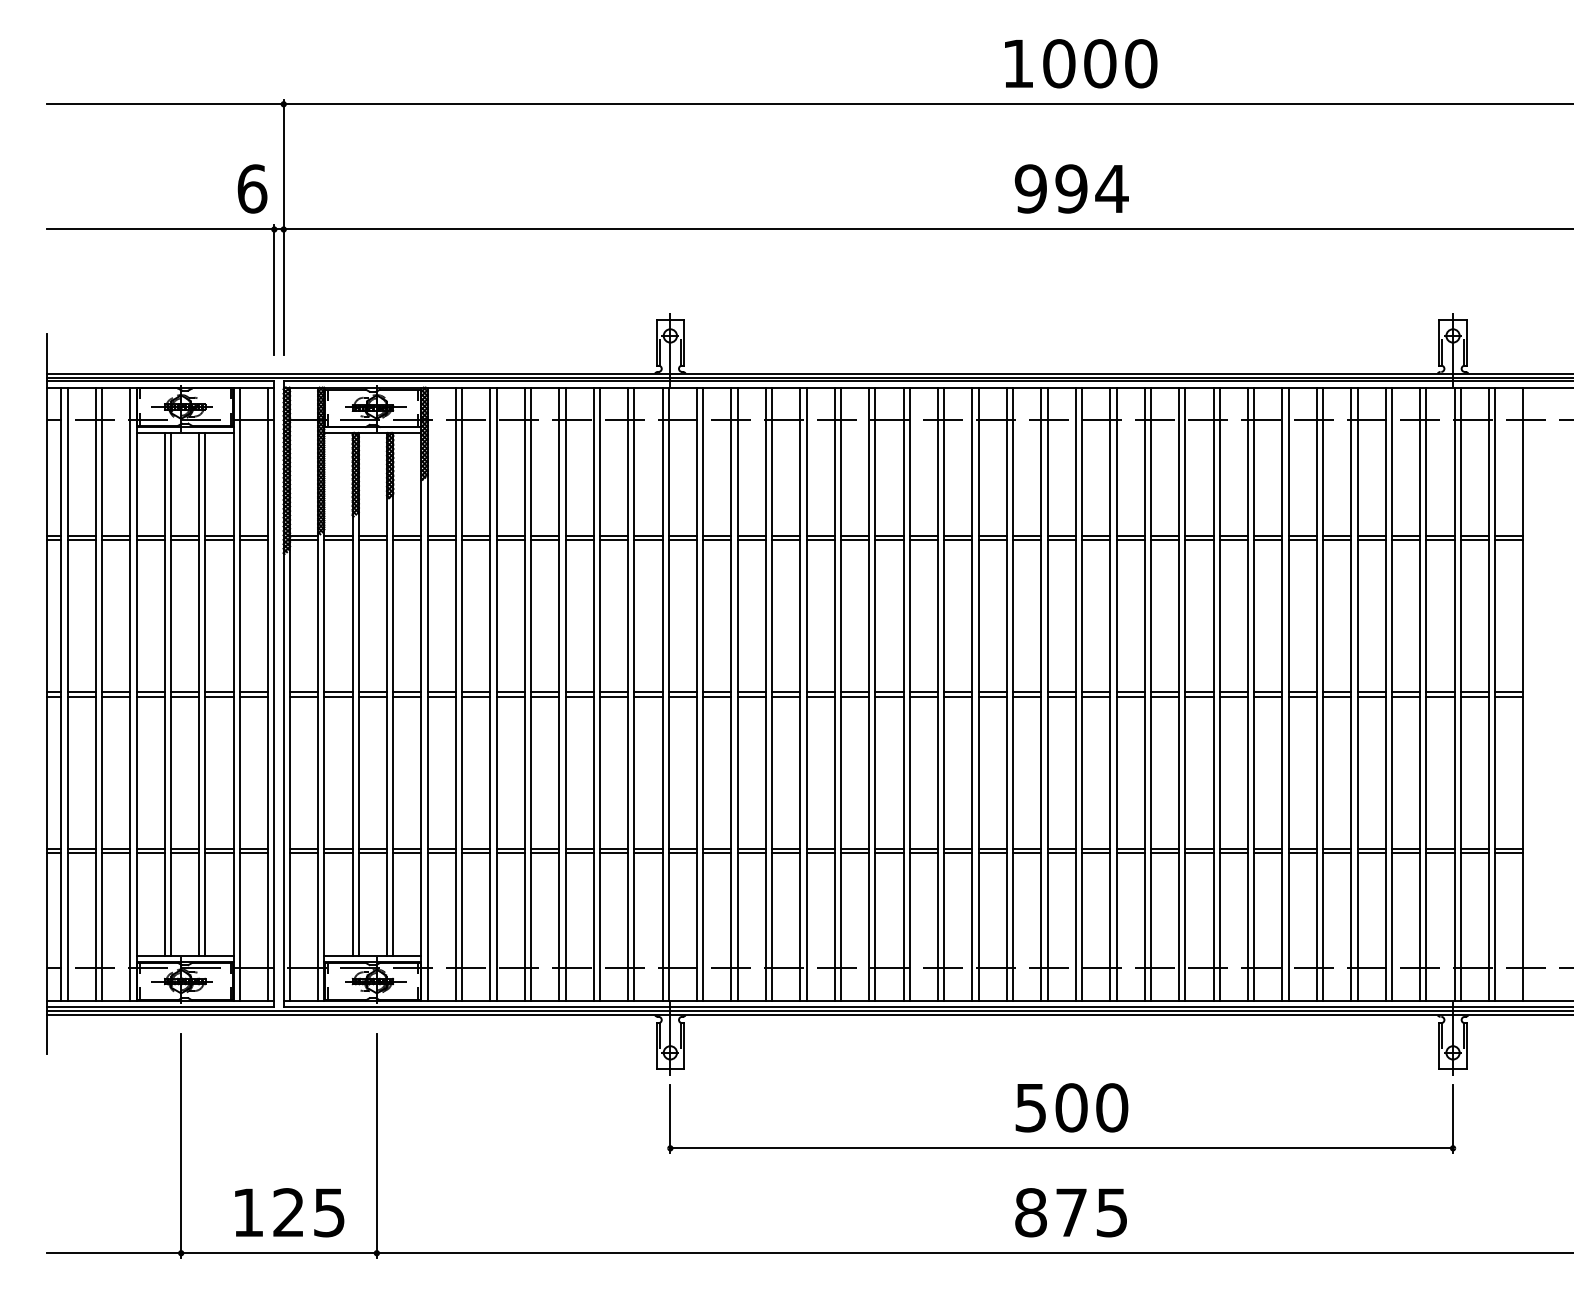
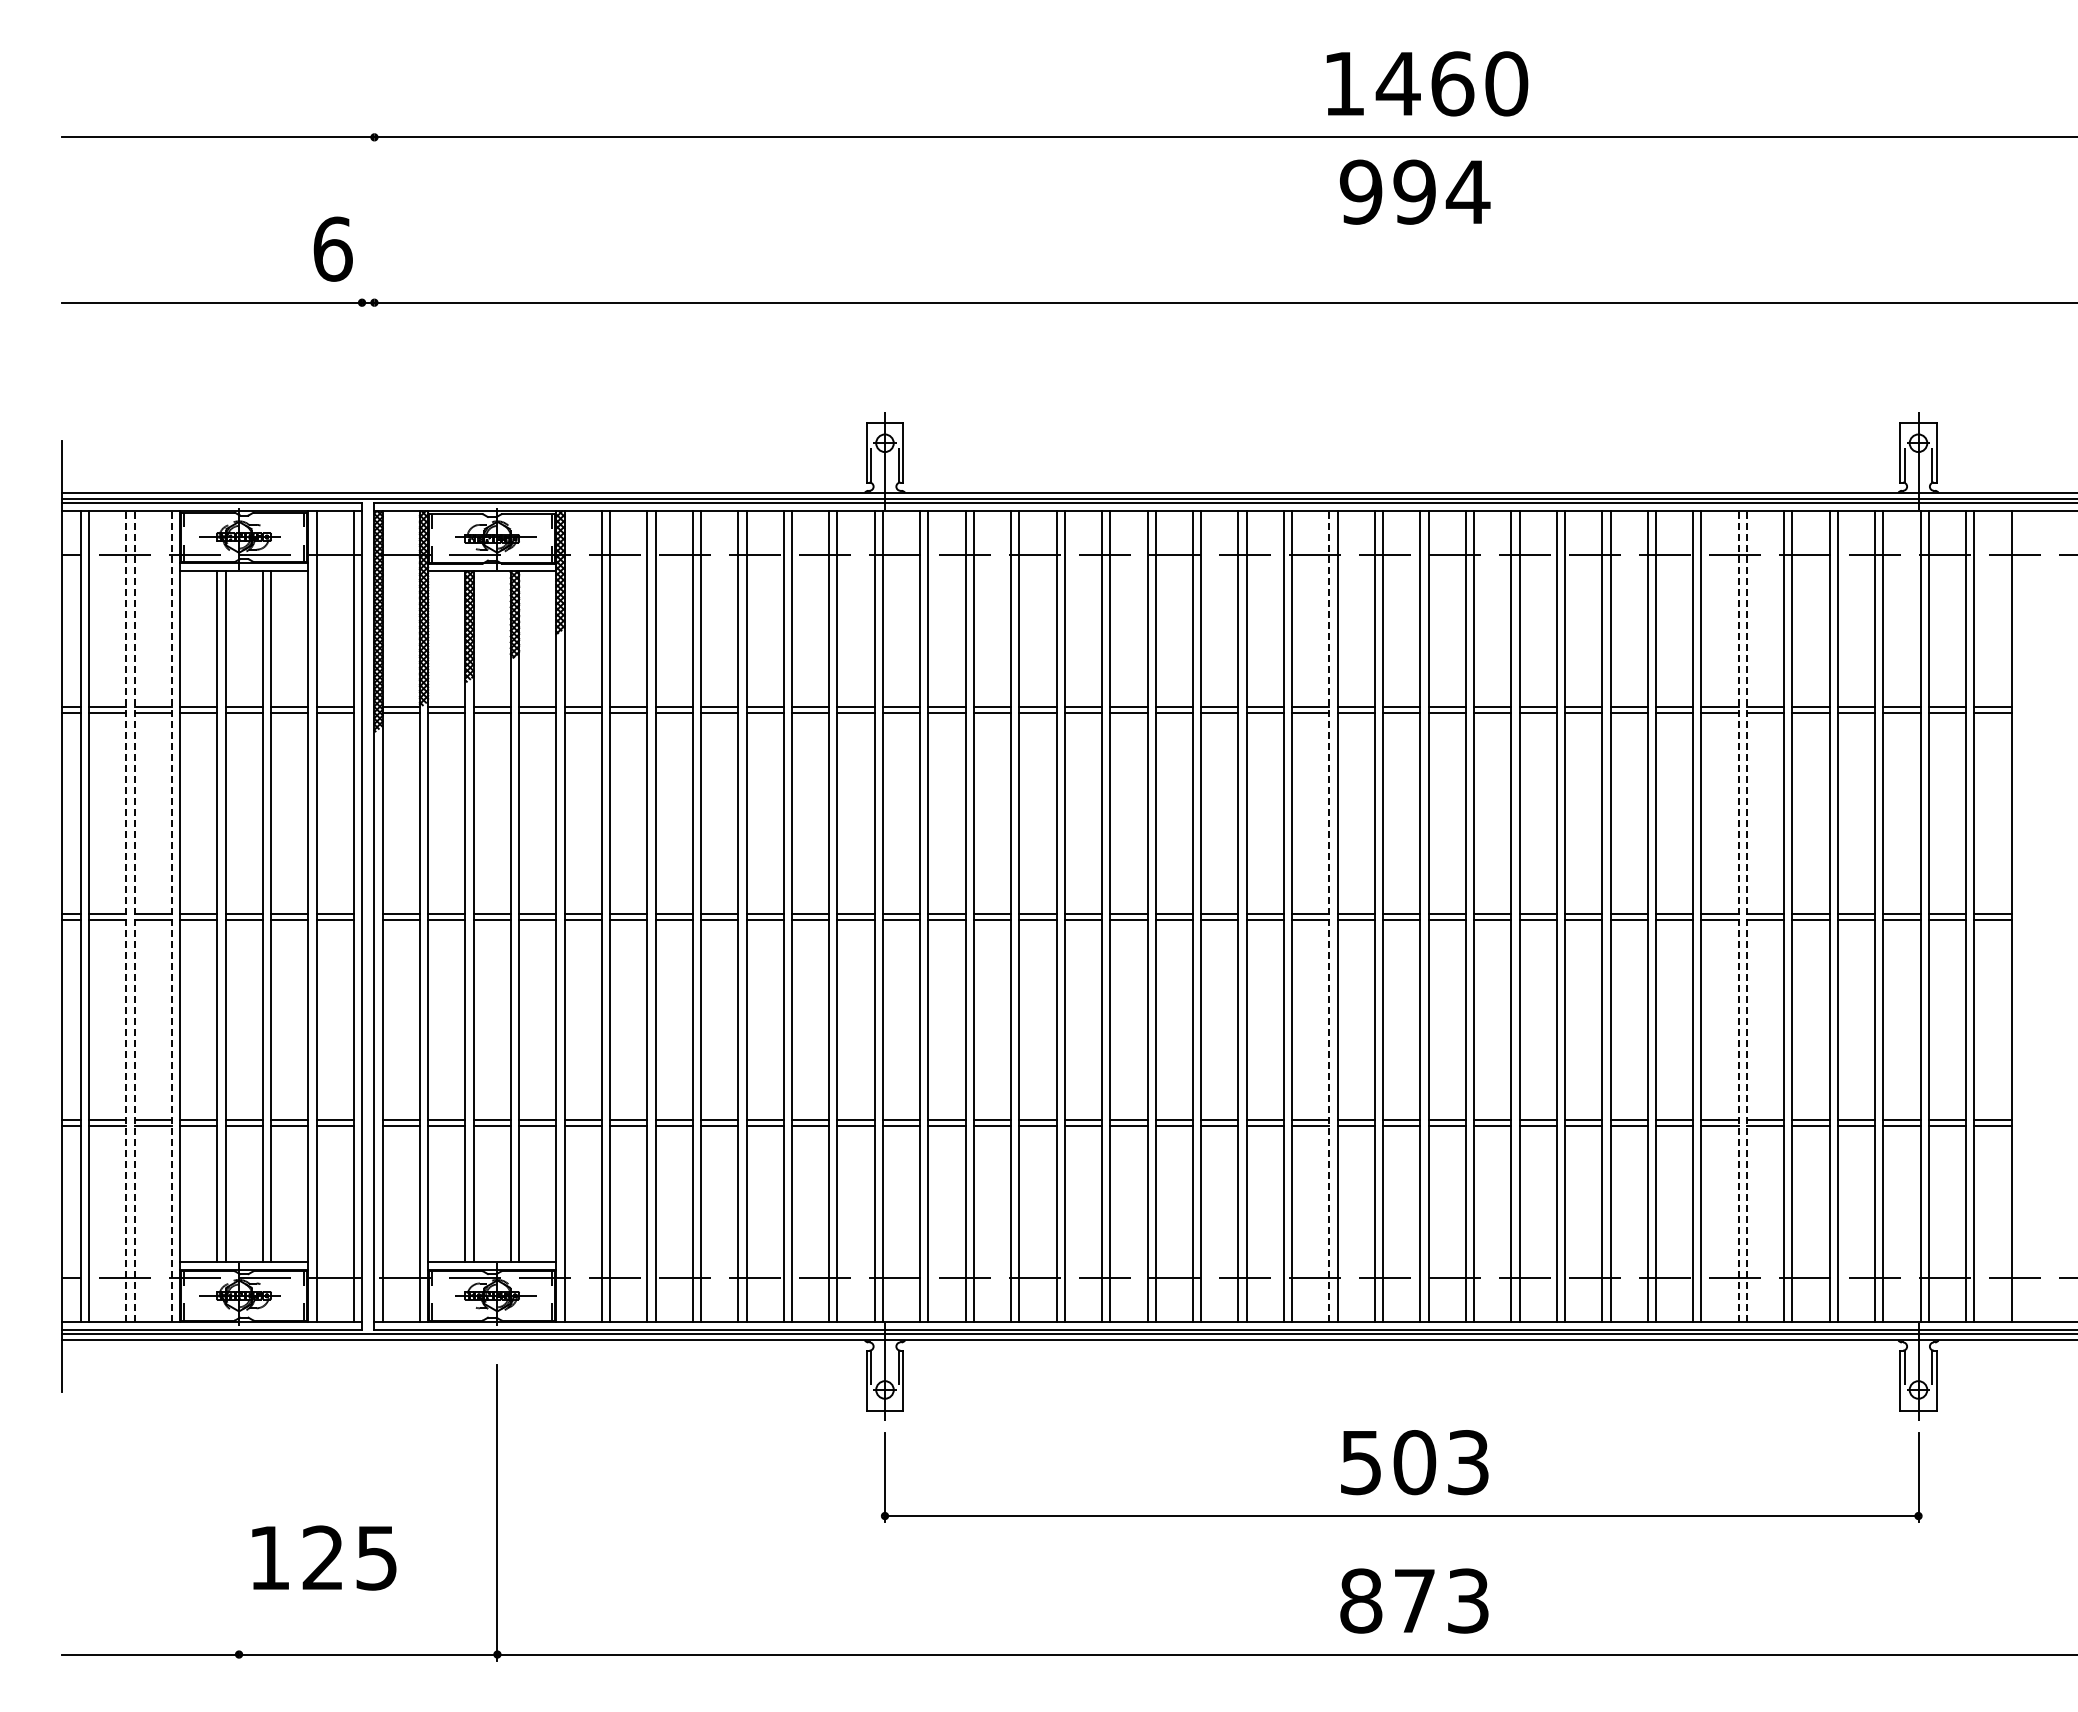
text: (1078, 63) -> (1424, 83), 1000 -> 1460
text: (1072, 188) -> (1415, 191), moved
line: (283, 227) -> (374, 299), removed
line: (274, 289) -> (362, 382), removed
line: (95, 694) -> (126, 916), solid -> dashed
line: (102, 694) -> (134, 916), solid -> dashed
line: (130, 694) -> (171, 916), solid -> dashed
line: (1006, 694) -> (1329, 916), solid -> dashed
line: (1316, 694) -> (1738, 916), solid -> dashed
line: (1322, 694) -> (1746, 916), solid -> dashed
text: (1112, 1107) -> (1468, 1462), 500 -> 503
line: (181, 1145) -> (239, 1512), removed
text: (289, 1212) -> (324, 1557), moved
text: (1112, 1212) -> (1468, 1600), 875 -> 873

